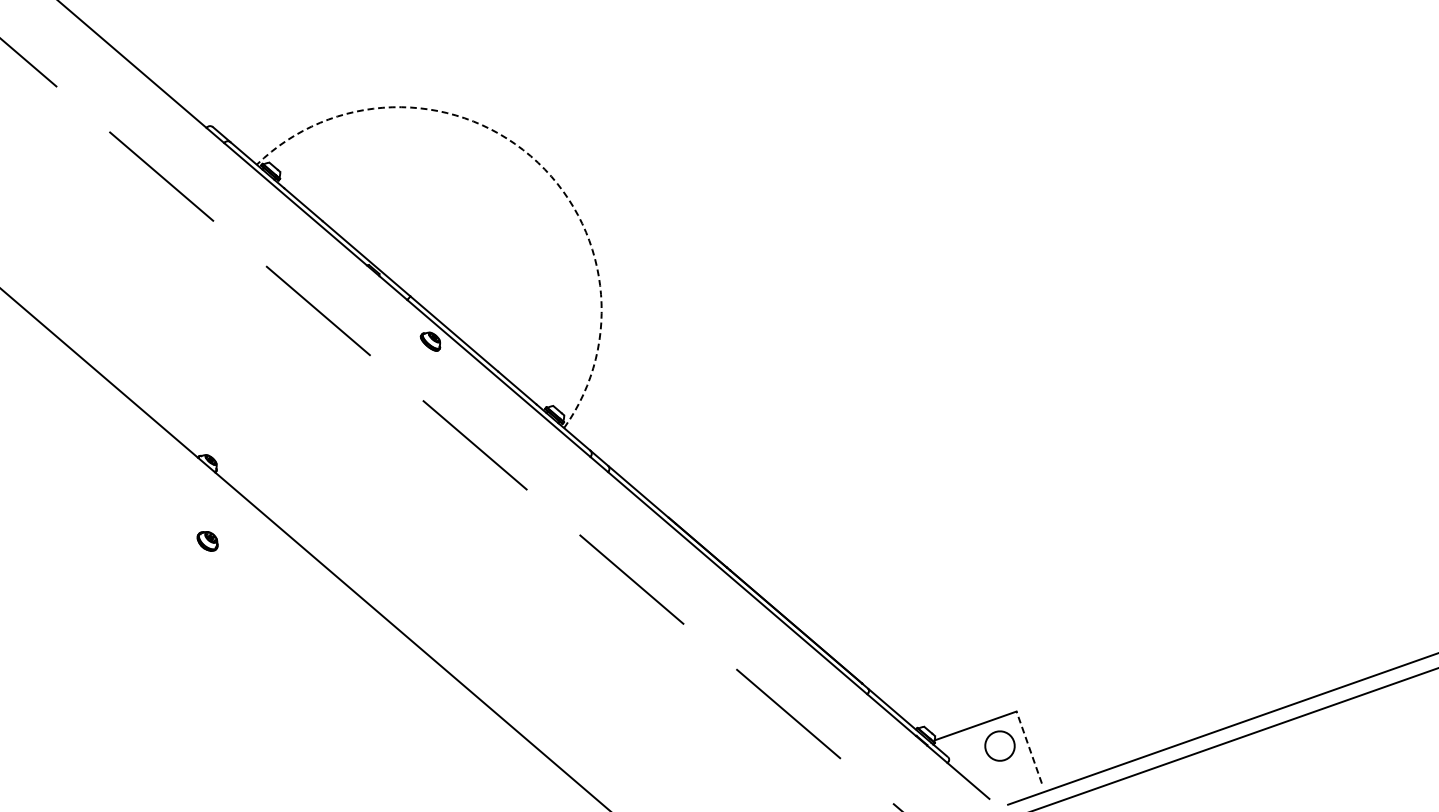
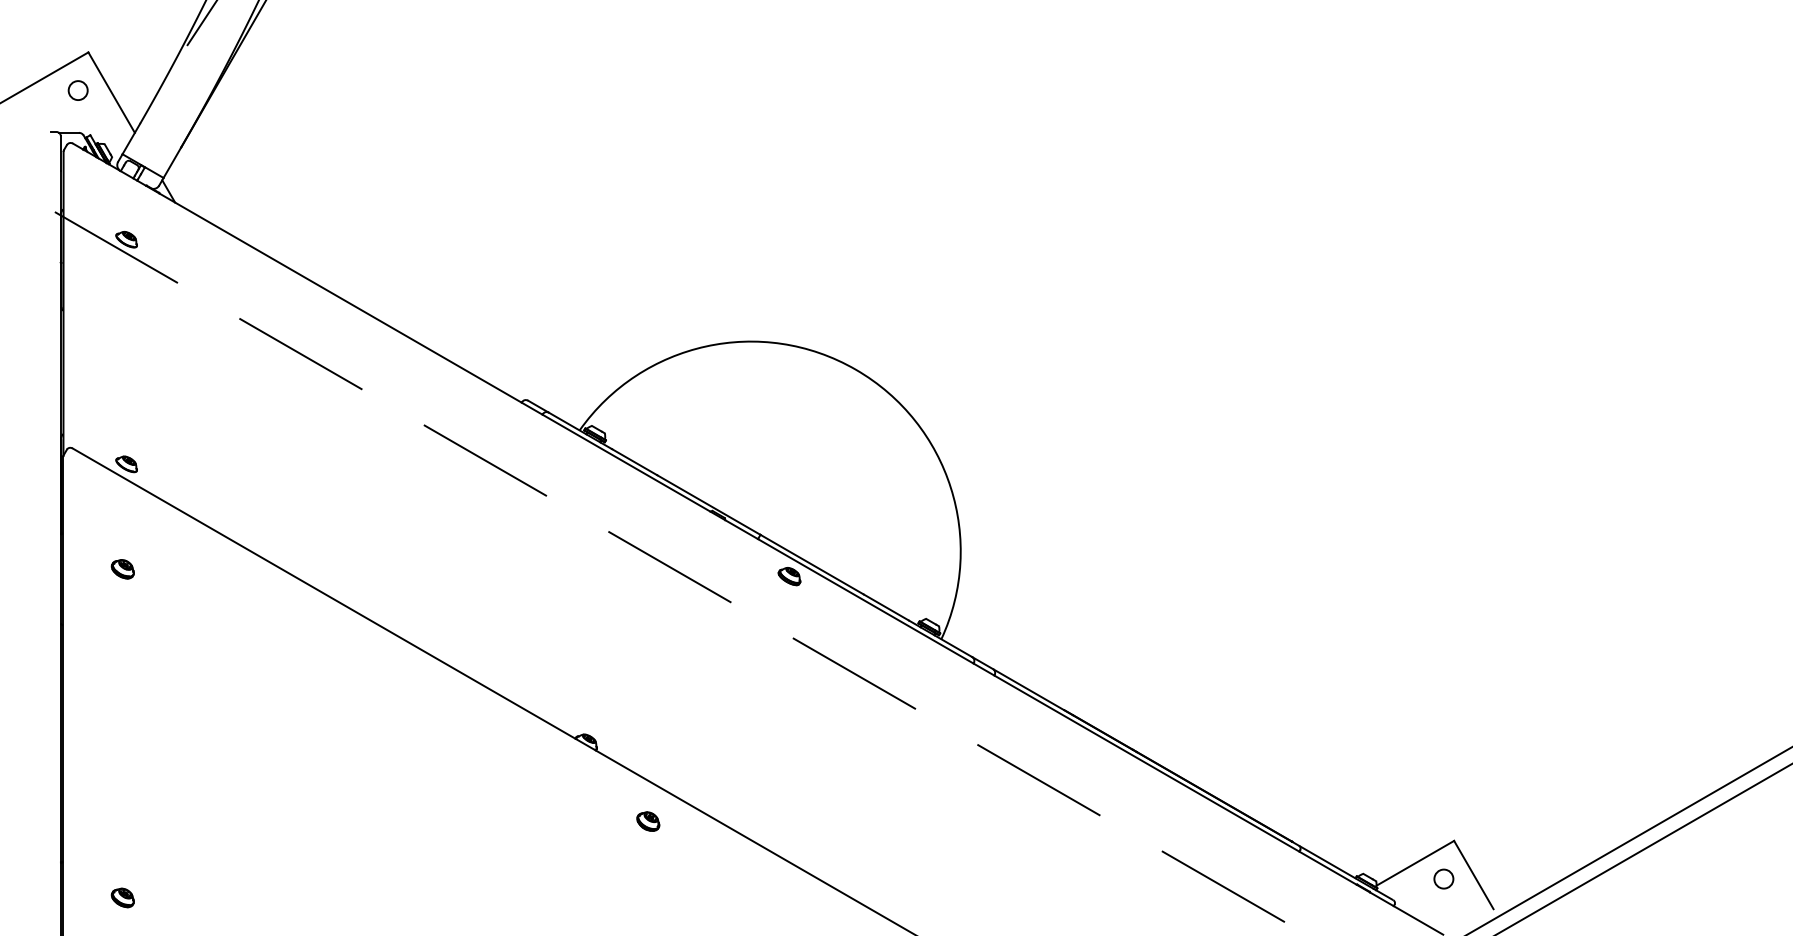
arc: (530, 155) -> (855, 369), dashed -> solid
part: (207, 541) -> (648, 821), moved
circle: (999, 745) -> (1443, 878), size x0.62
line: (1029, 746) -> (1473, 874), dashed -> solid

